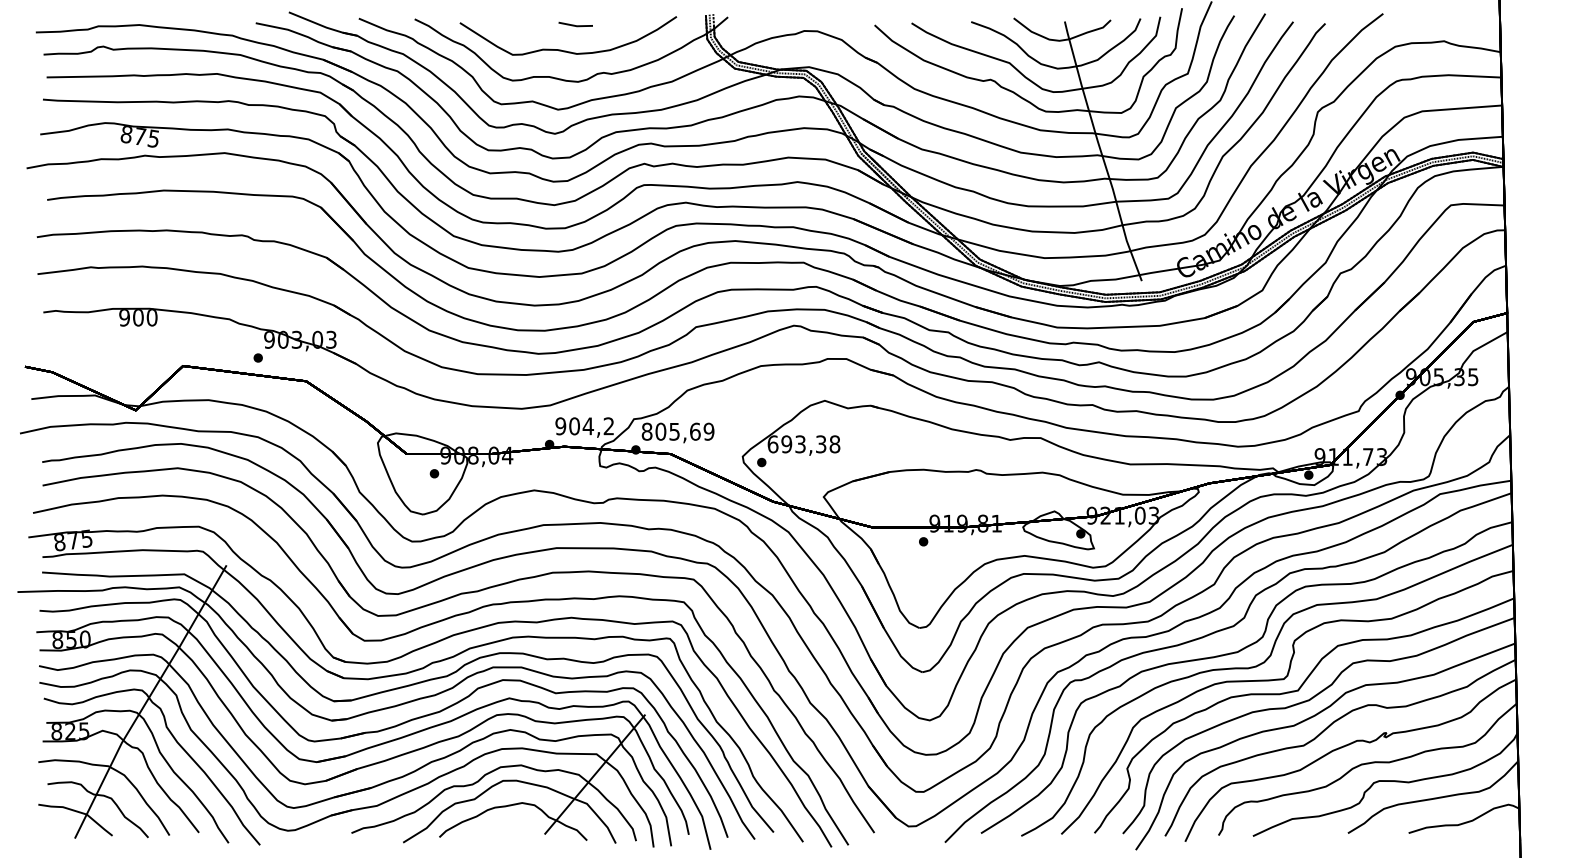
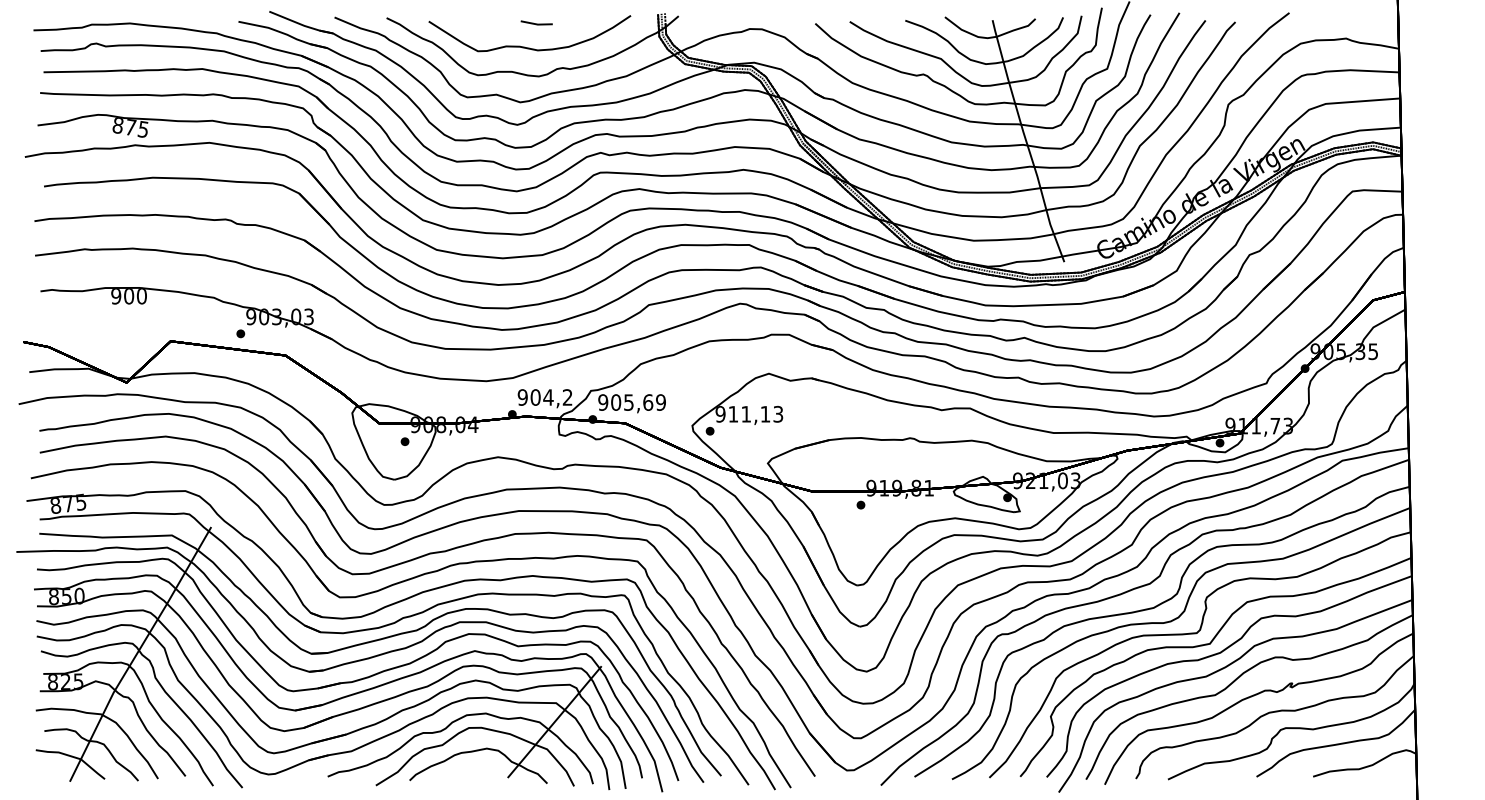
text: (646, 431) -> (602, 402), 805,69 -> 905,69
text: (803, 444) -> (749, 414), 693,38 -> 911,13

